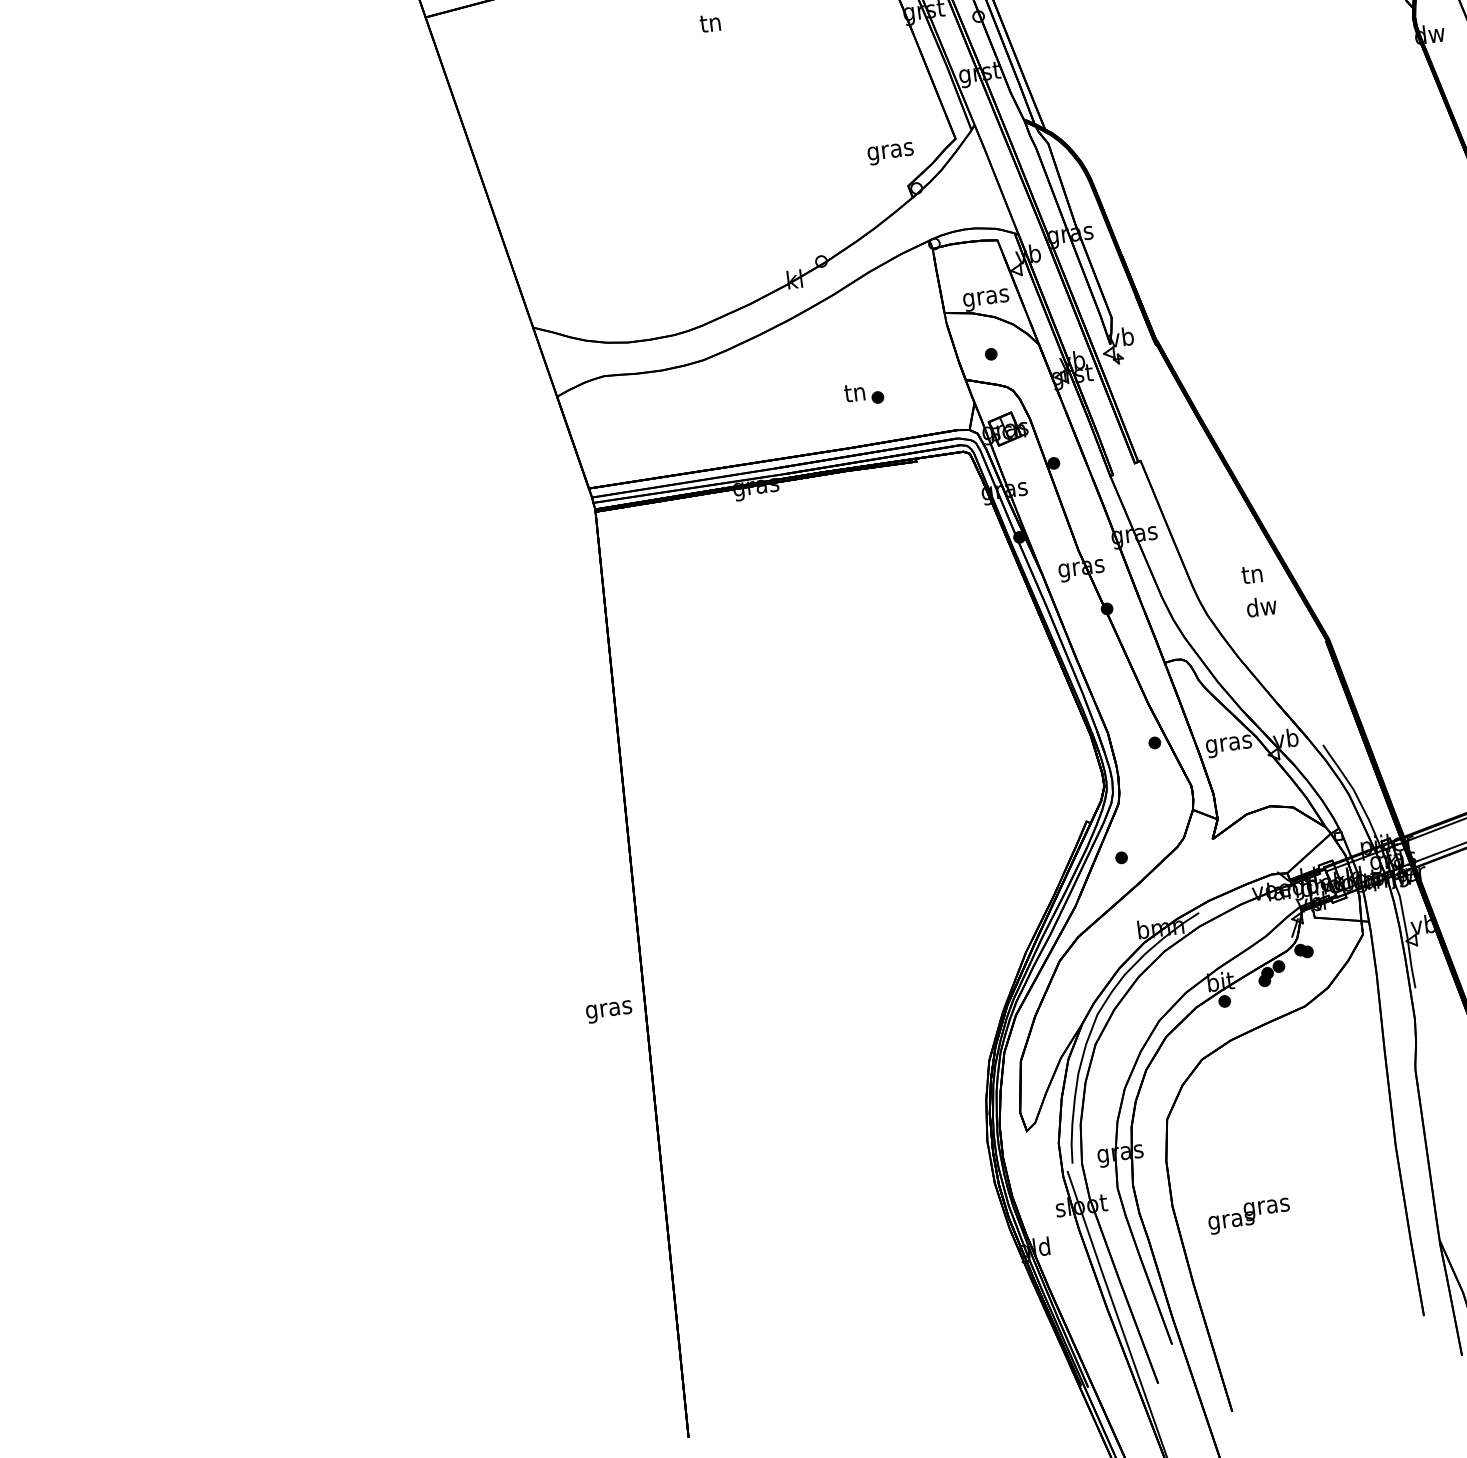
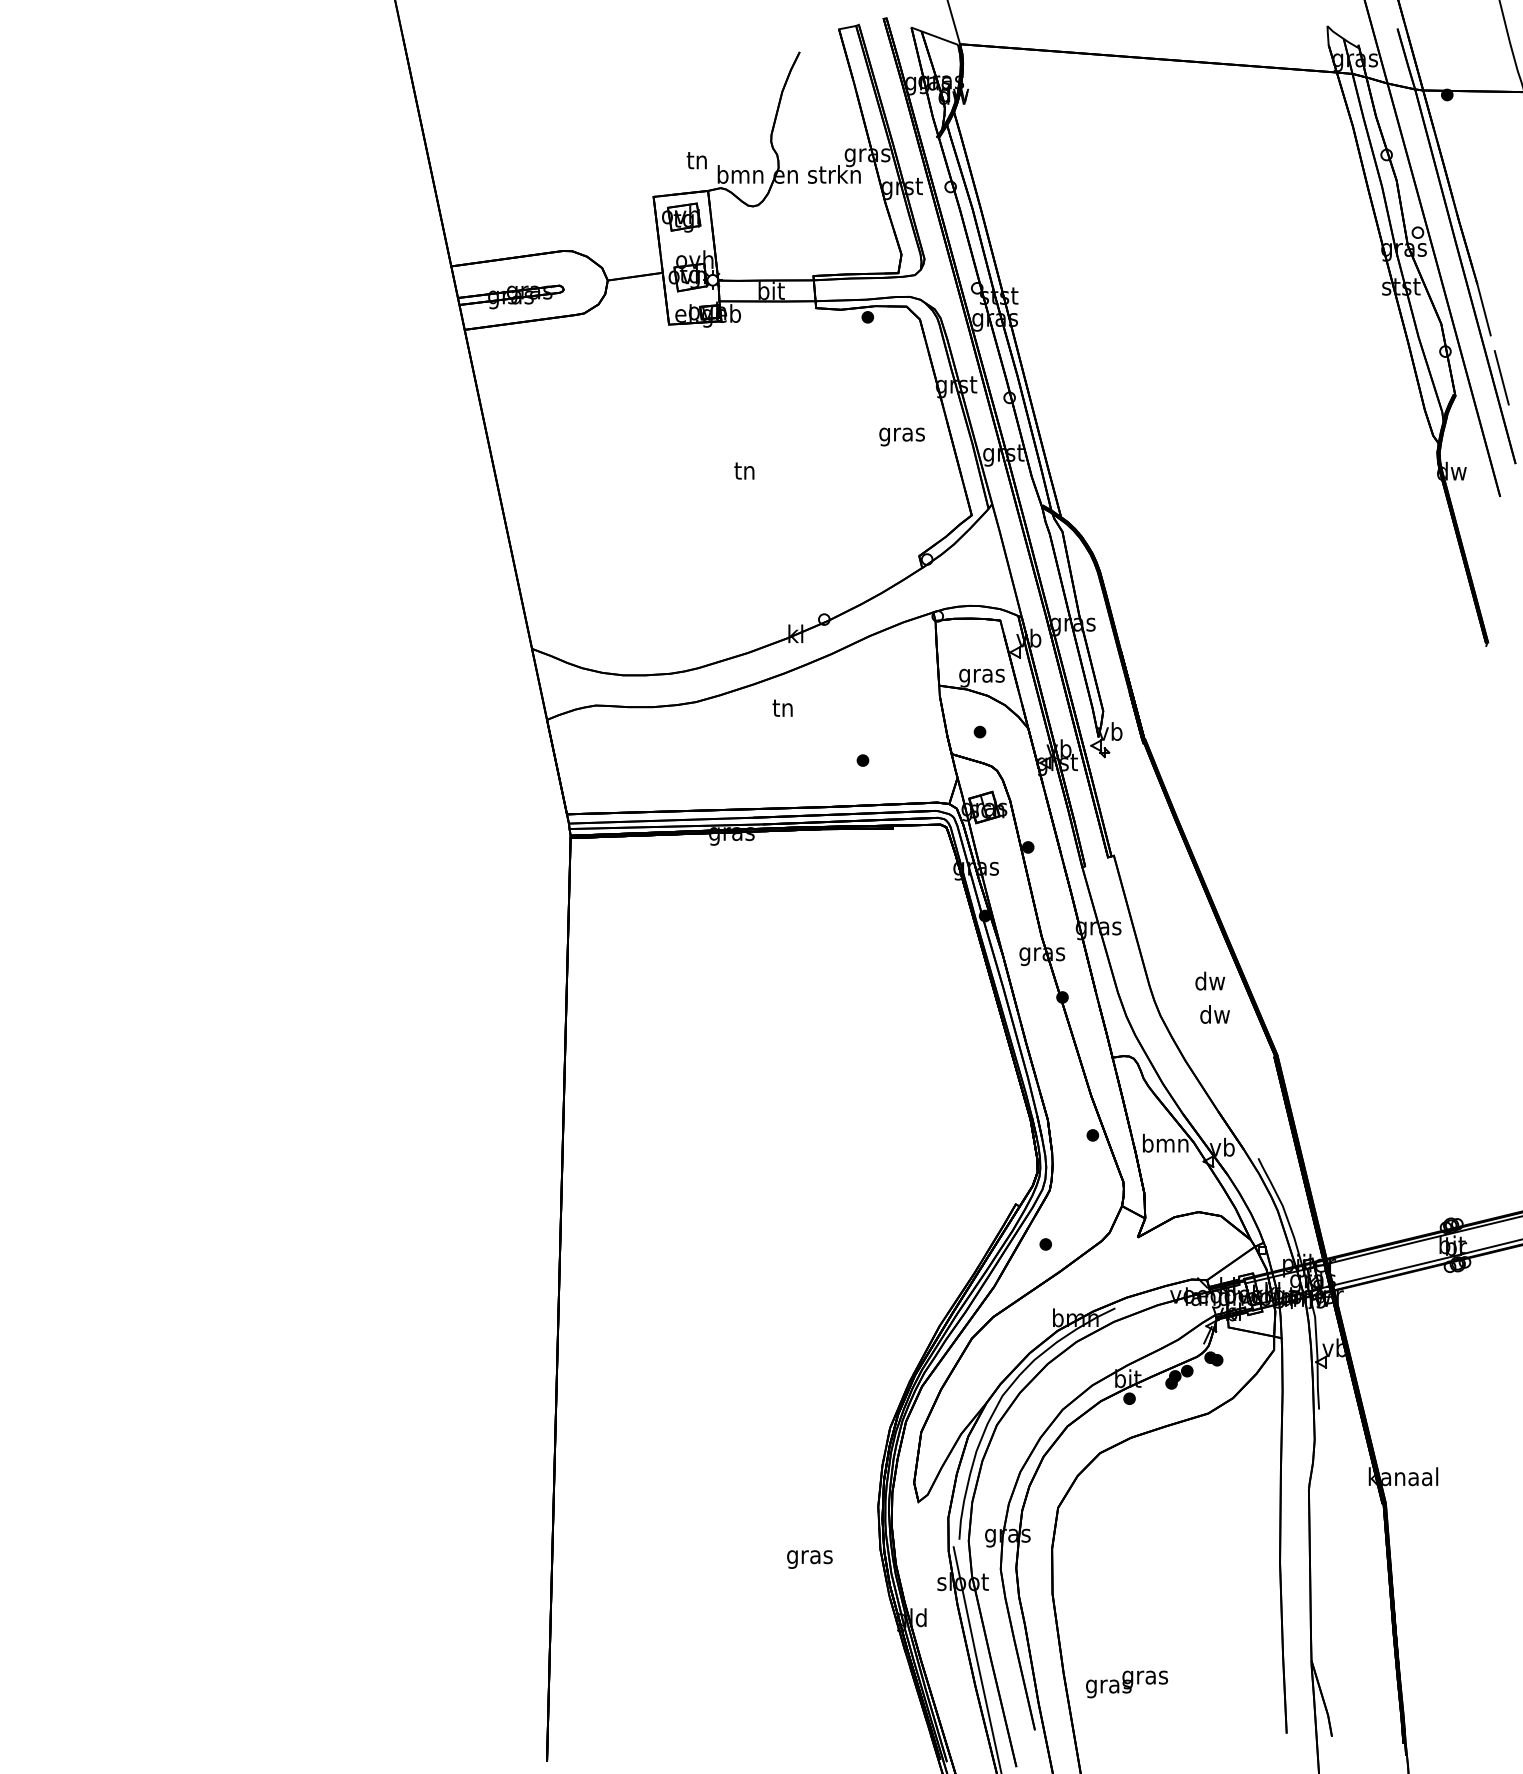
text: (710, 22) -> (744, 470), moved
text: (890, 153) -> (901, 436), moved
text: (854, 392) -> (782, 707), moved
text: (1252, 573) -> (1210, 980), tn -> dw
text: (1228, 743) -> (1165, 1145), gras -> bmn
text: (608, 1011) -> (809, 1559), moved
text: (1249, 1216) -> (1127, 1684), moved

